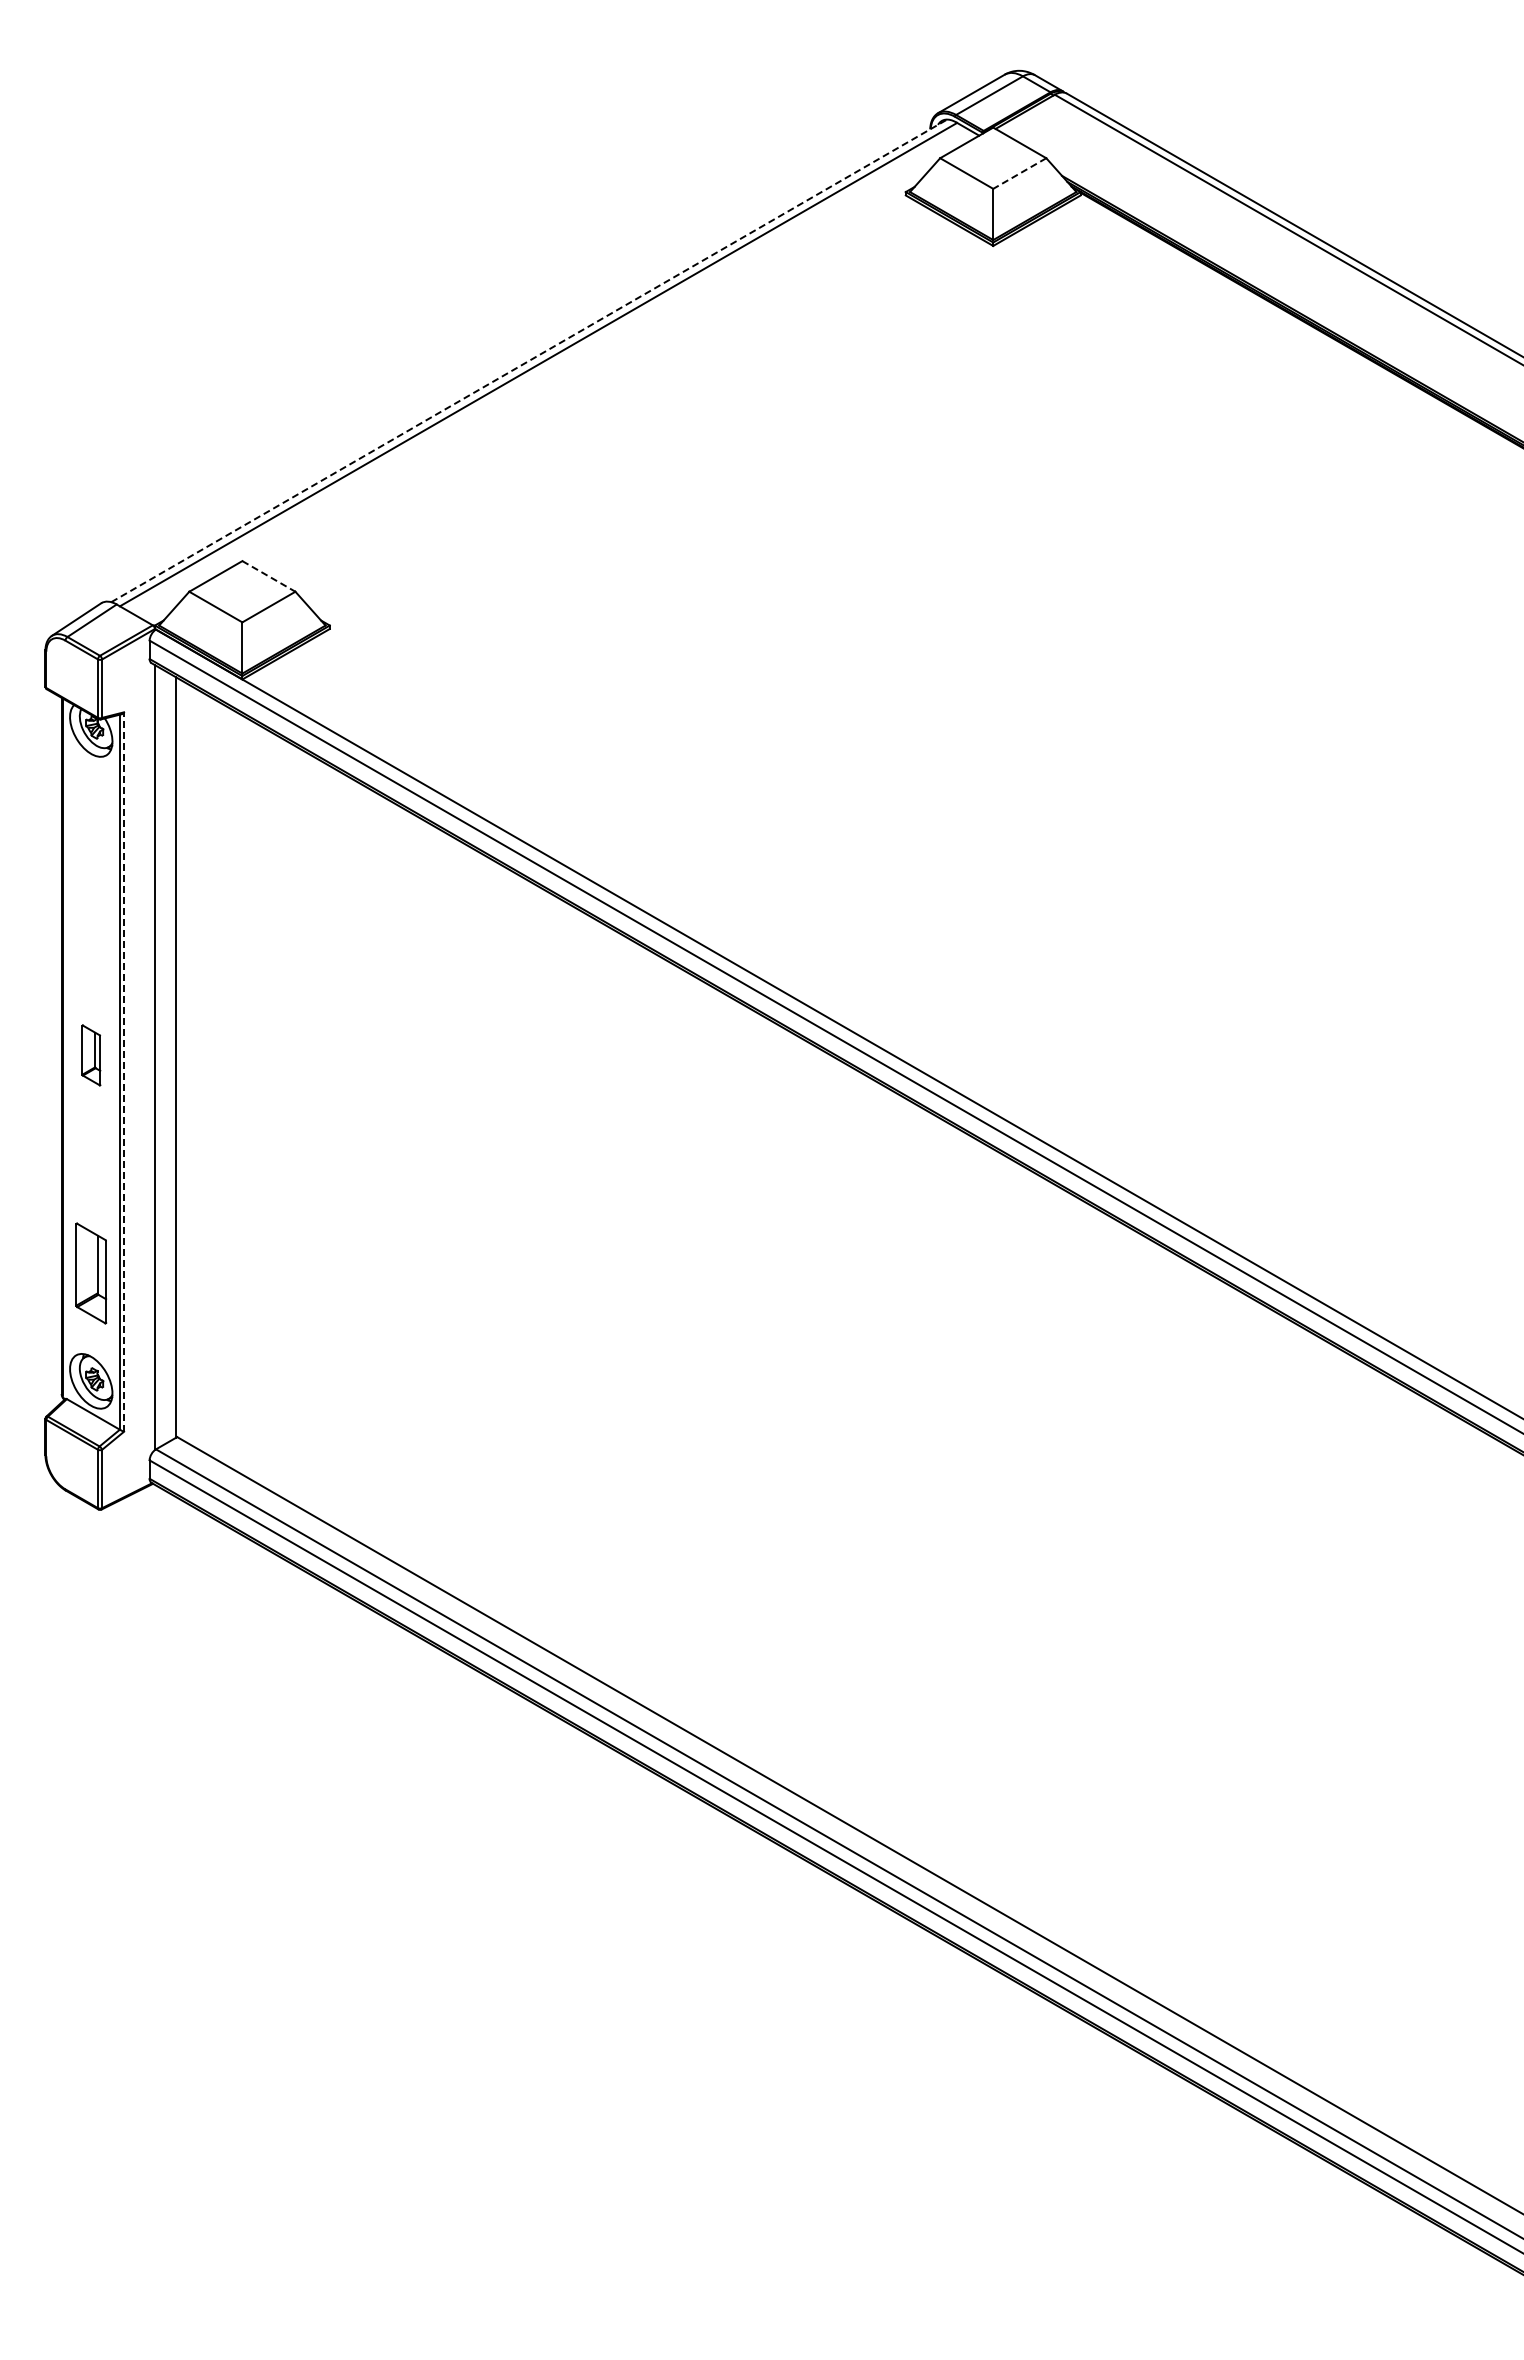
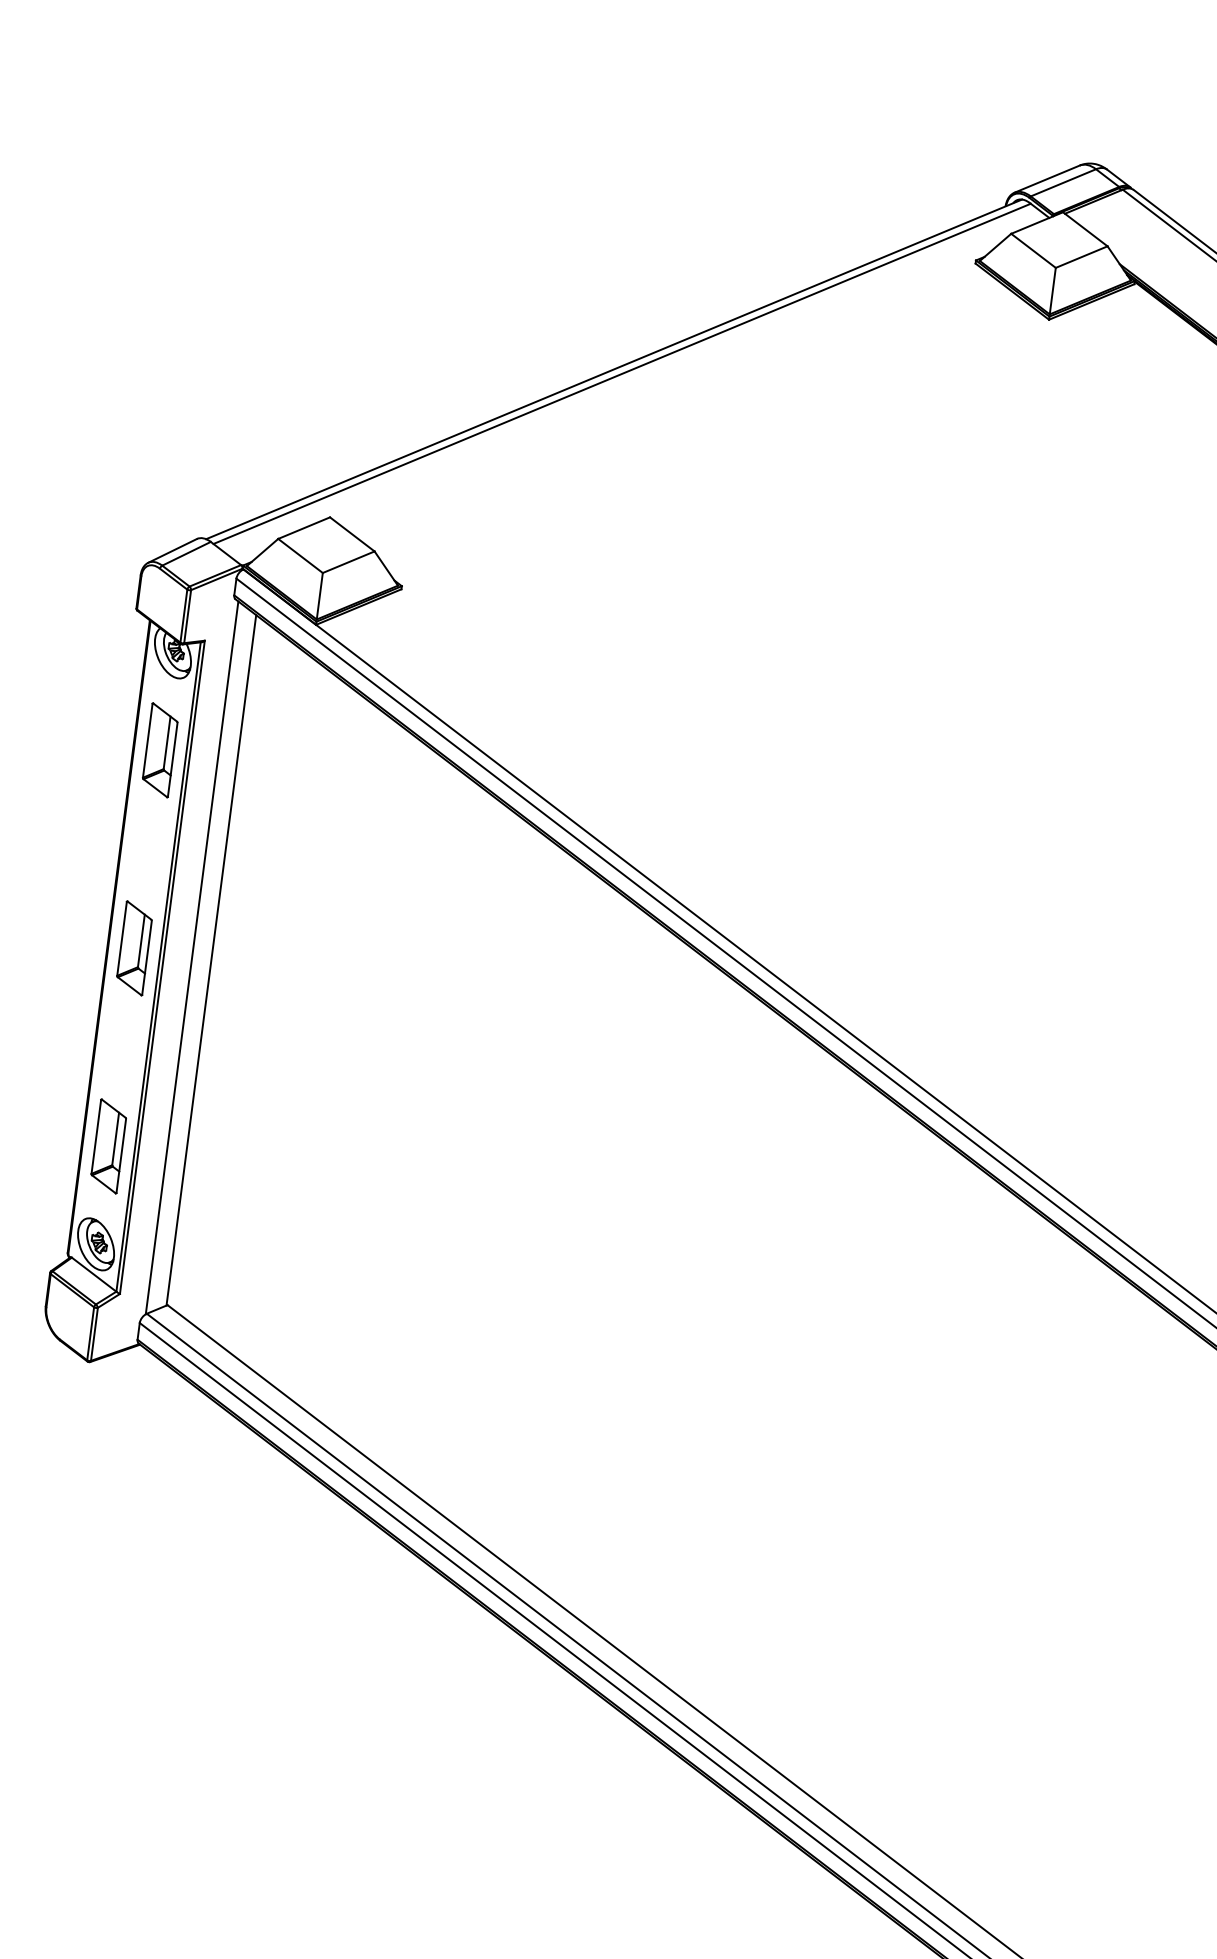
line: (1019, 173) -> (1081, 257), dashed -> solid
line: (529, 360) -> (614, 369), dashed -> solid
line: (268, 576) -> (351, 534), dashed -> solid
part: (91, 837) -> (160, 750), added
part: (91, 1055) -> (134, 948), size x1.67
line: (124, 1072) -> (162, 967), dashed -> solid

